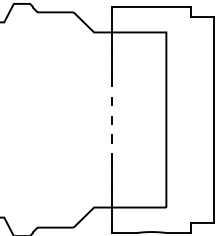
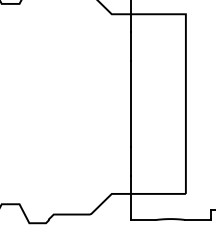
line: (112, 120) -> (130, 104), dashed -> solid

